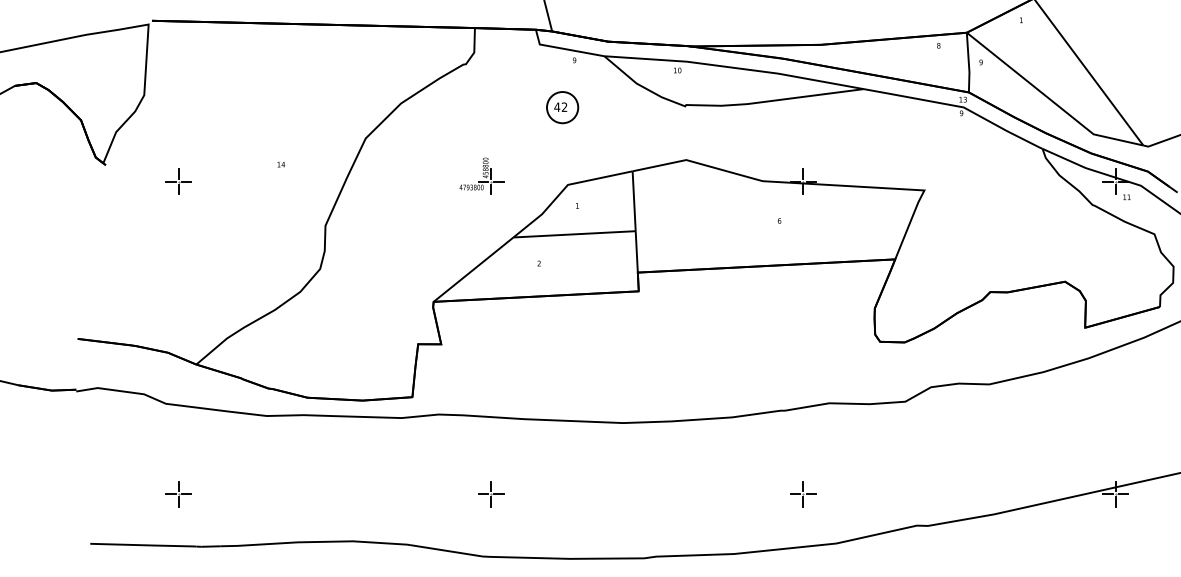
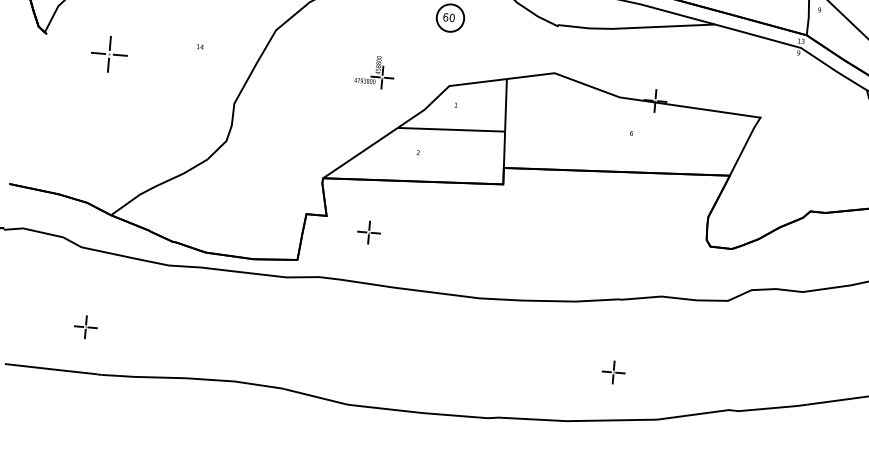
text: (560, 106) -> (448, 16), 42 -> 60
part: (178, 181) -> (109, 53), size x1.6
part: (491, 494) -> (369, 232), moved
part: (803, 494) -> (613, 372), moved

